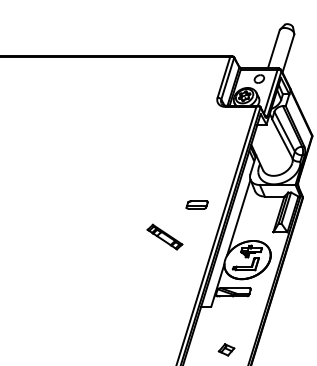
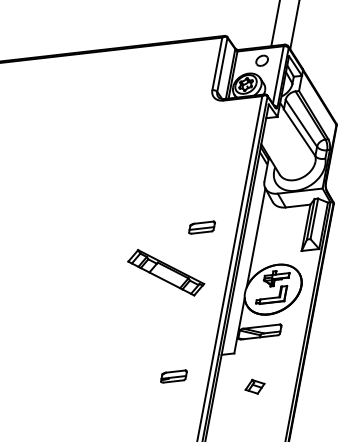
part: (164, 236) -> (165, 271), size x1.67
part: (161, 319) -> (173, 376), added
part: (226, 349) -> (254, 386), moved

